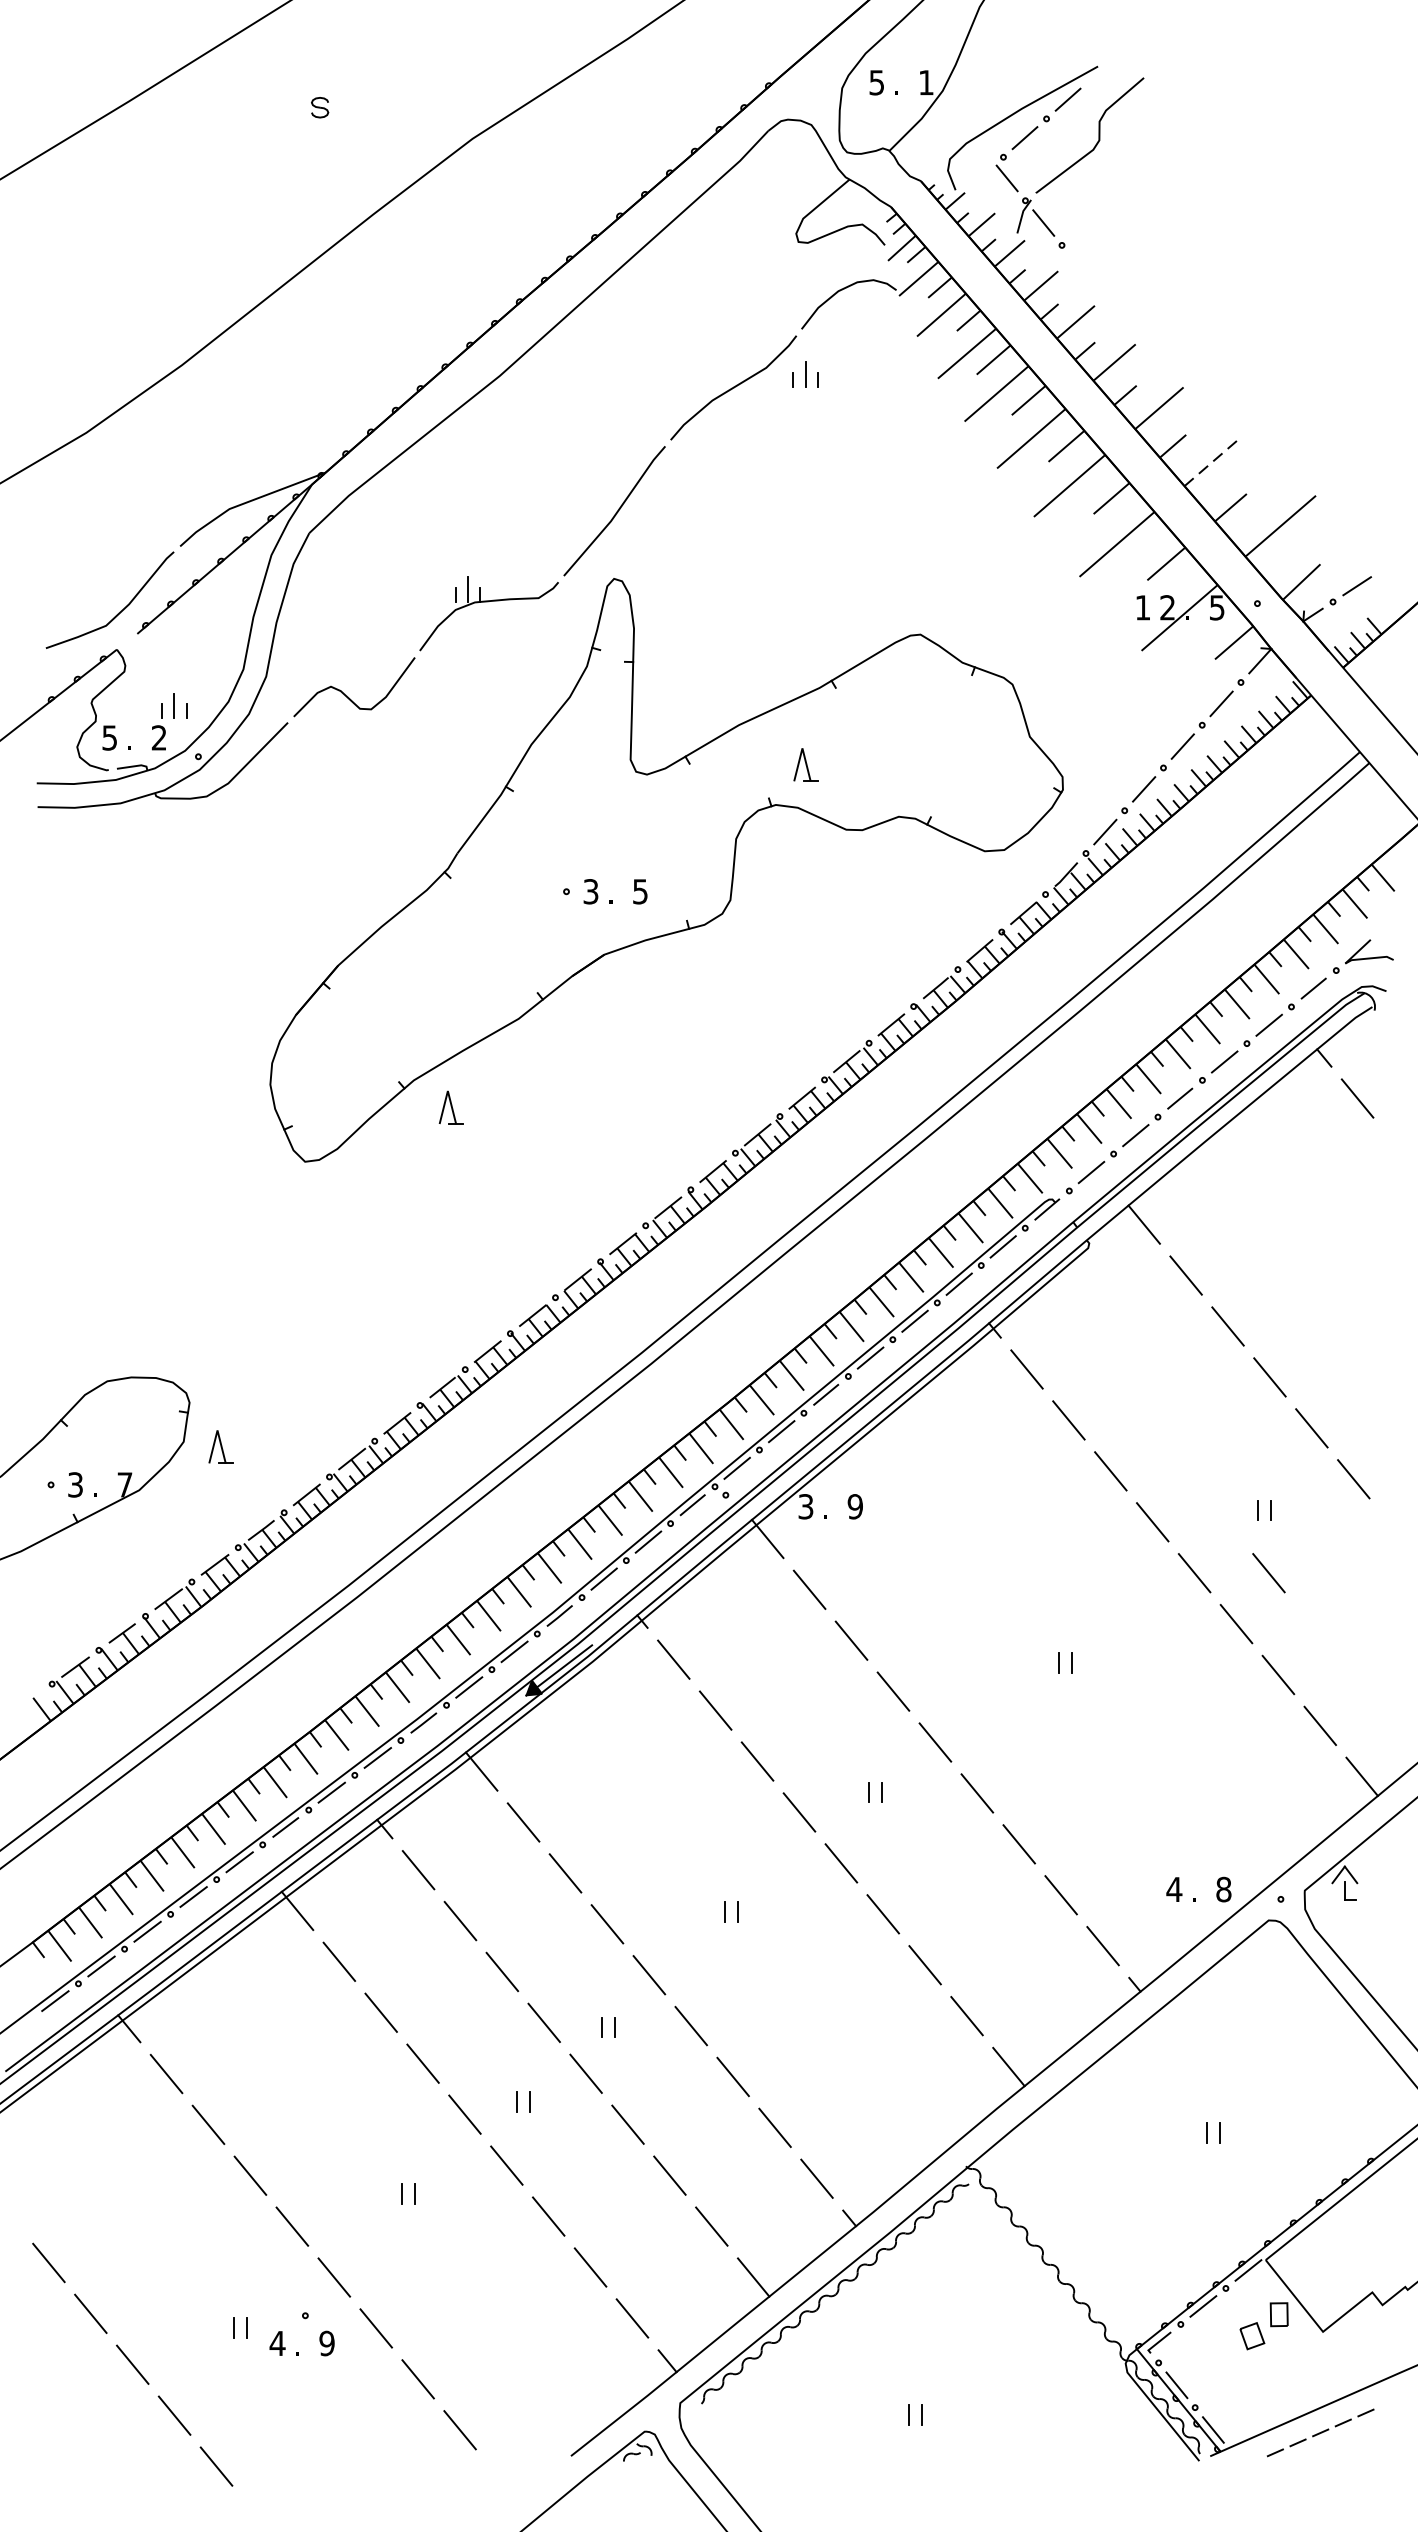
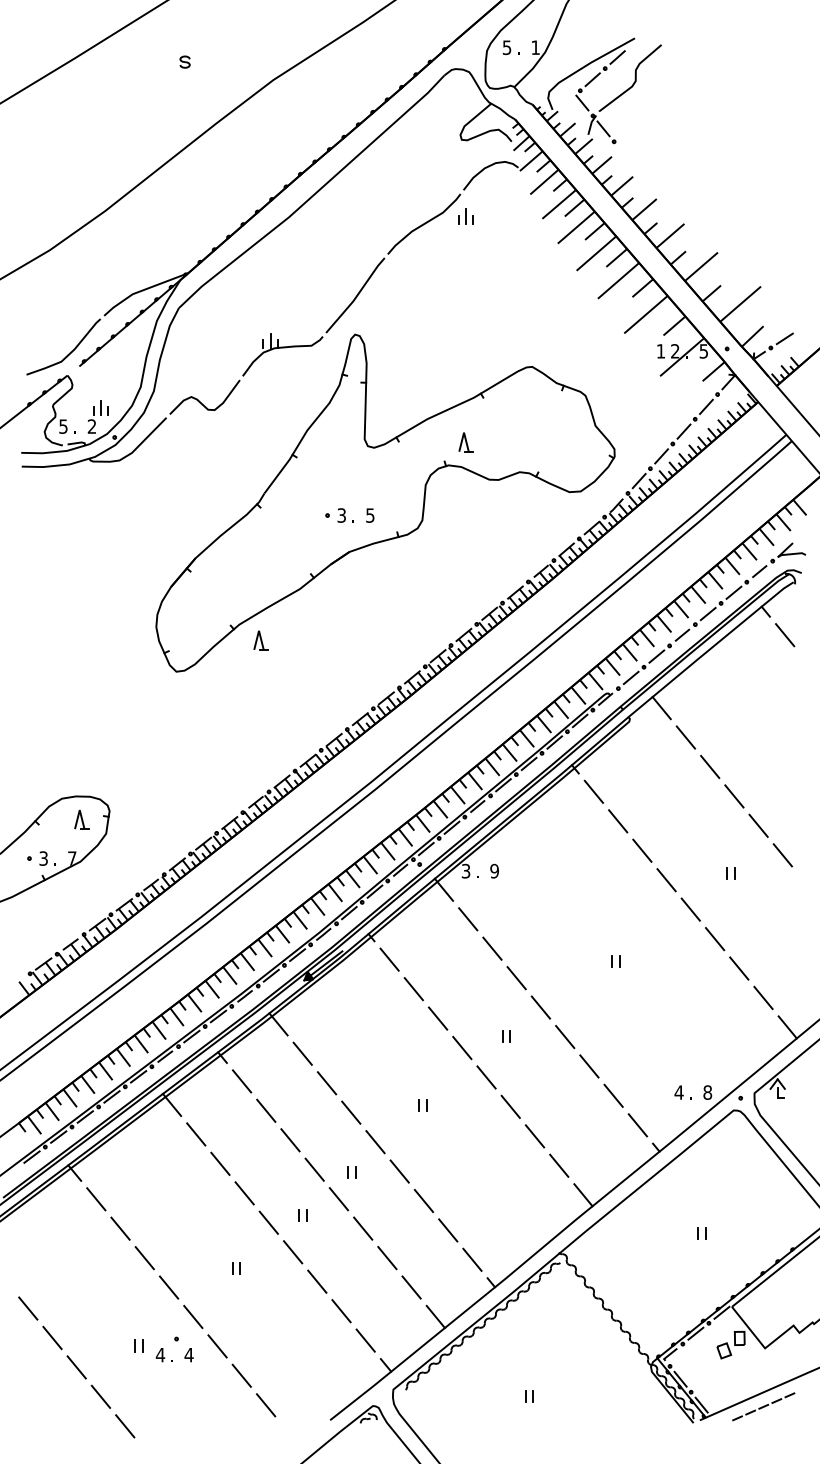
line: (1213, 461) -> (701, 266), dashed -> solid
part: (220, 1446) -> (81, 819), moved
line: (1268, 1572) -> (733, 909), removed
text: (325, 2342) -> (188, 1354), 9 -> 4

